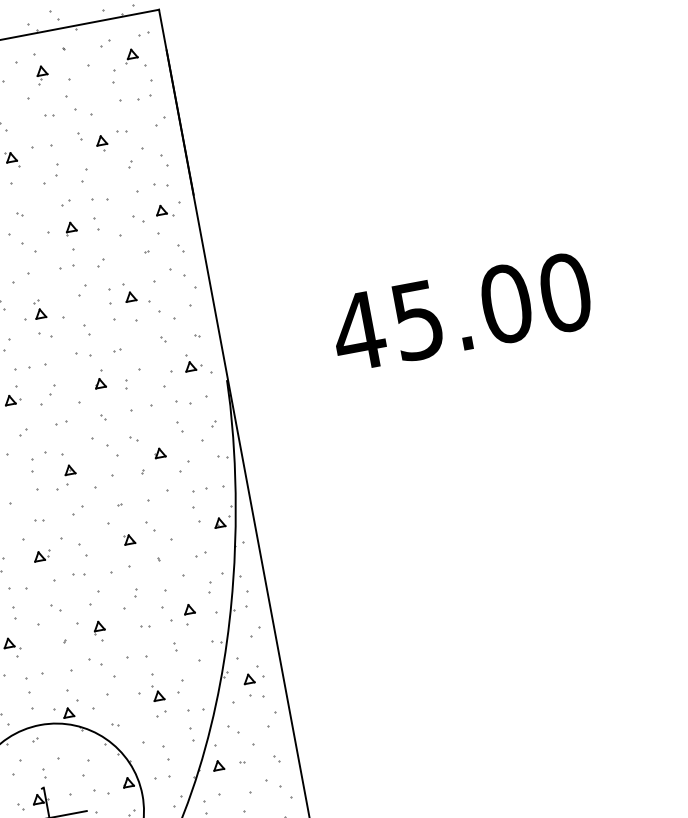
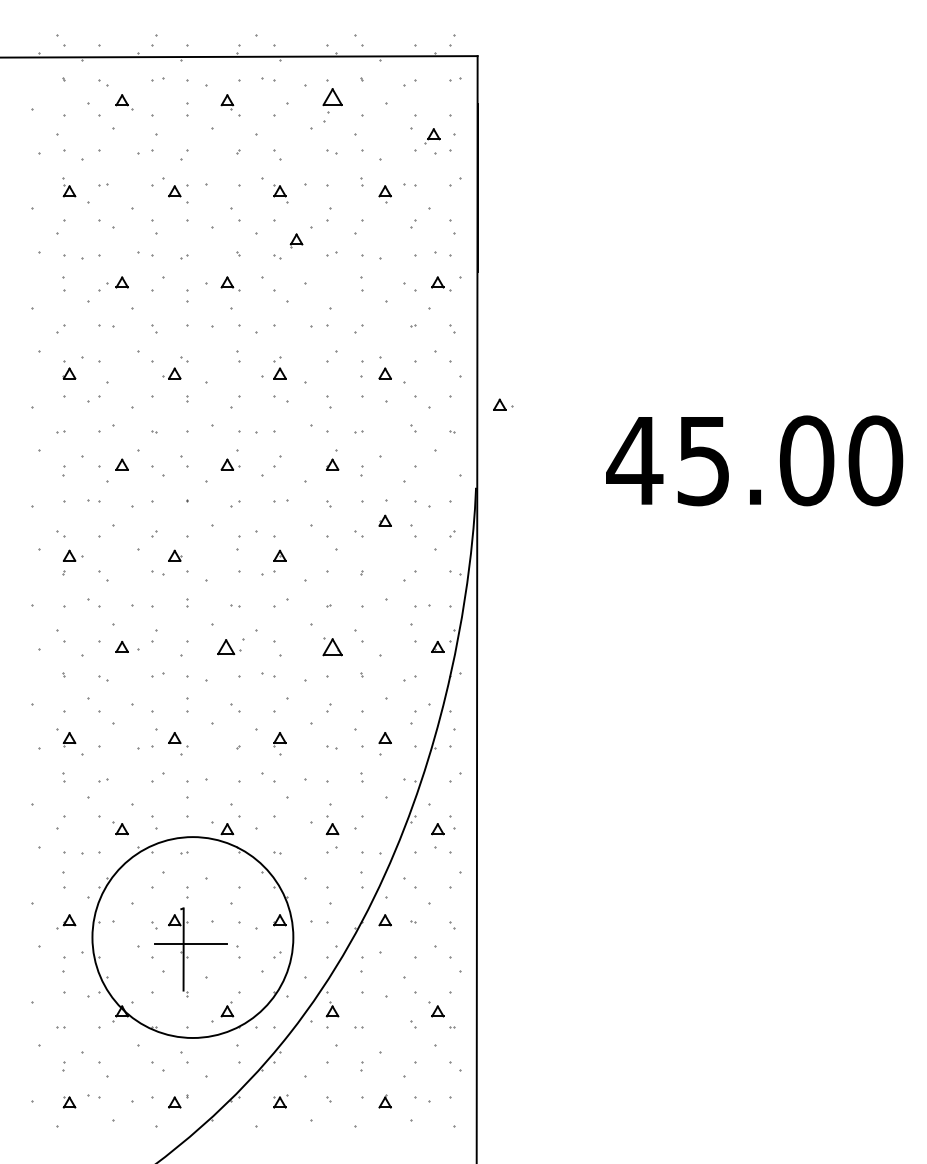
part: (131, 56) -> (432, 136), moved
part: (42, 75) -> (332, 105), size x1.6
part: (71, 228) -> (296, 240), moved
part: (193, 365) -> (503, 404), moved
part: (159, 452) -> (384, 520), moved
part: (129, 539) -> (332, 646), size x1.6
part: (41, 555) -> (230, 646), size x1.4

